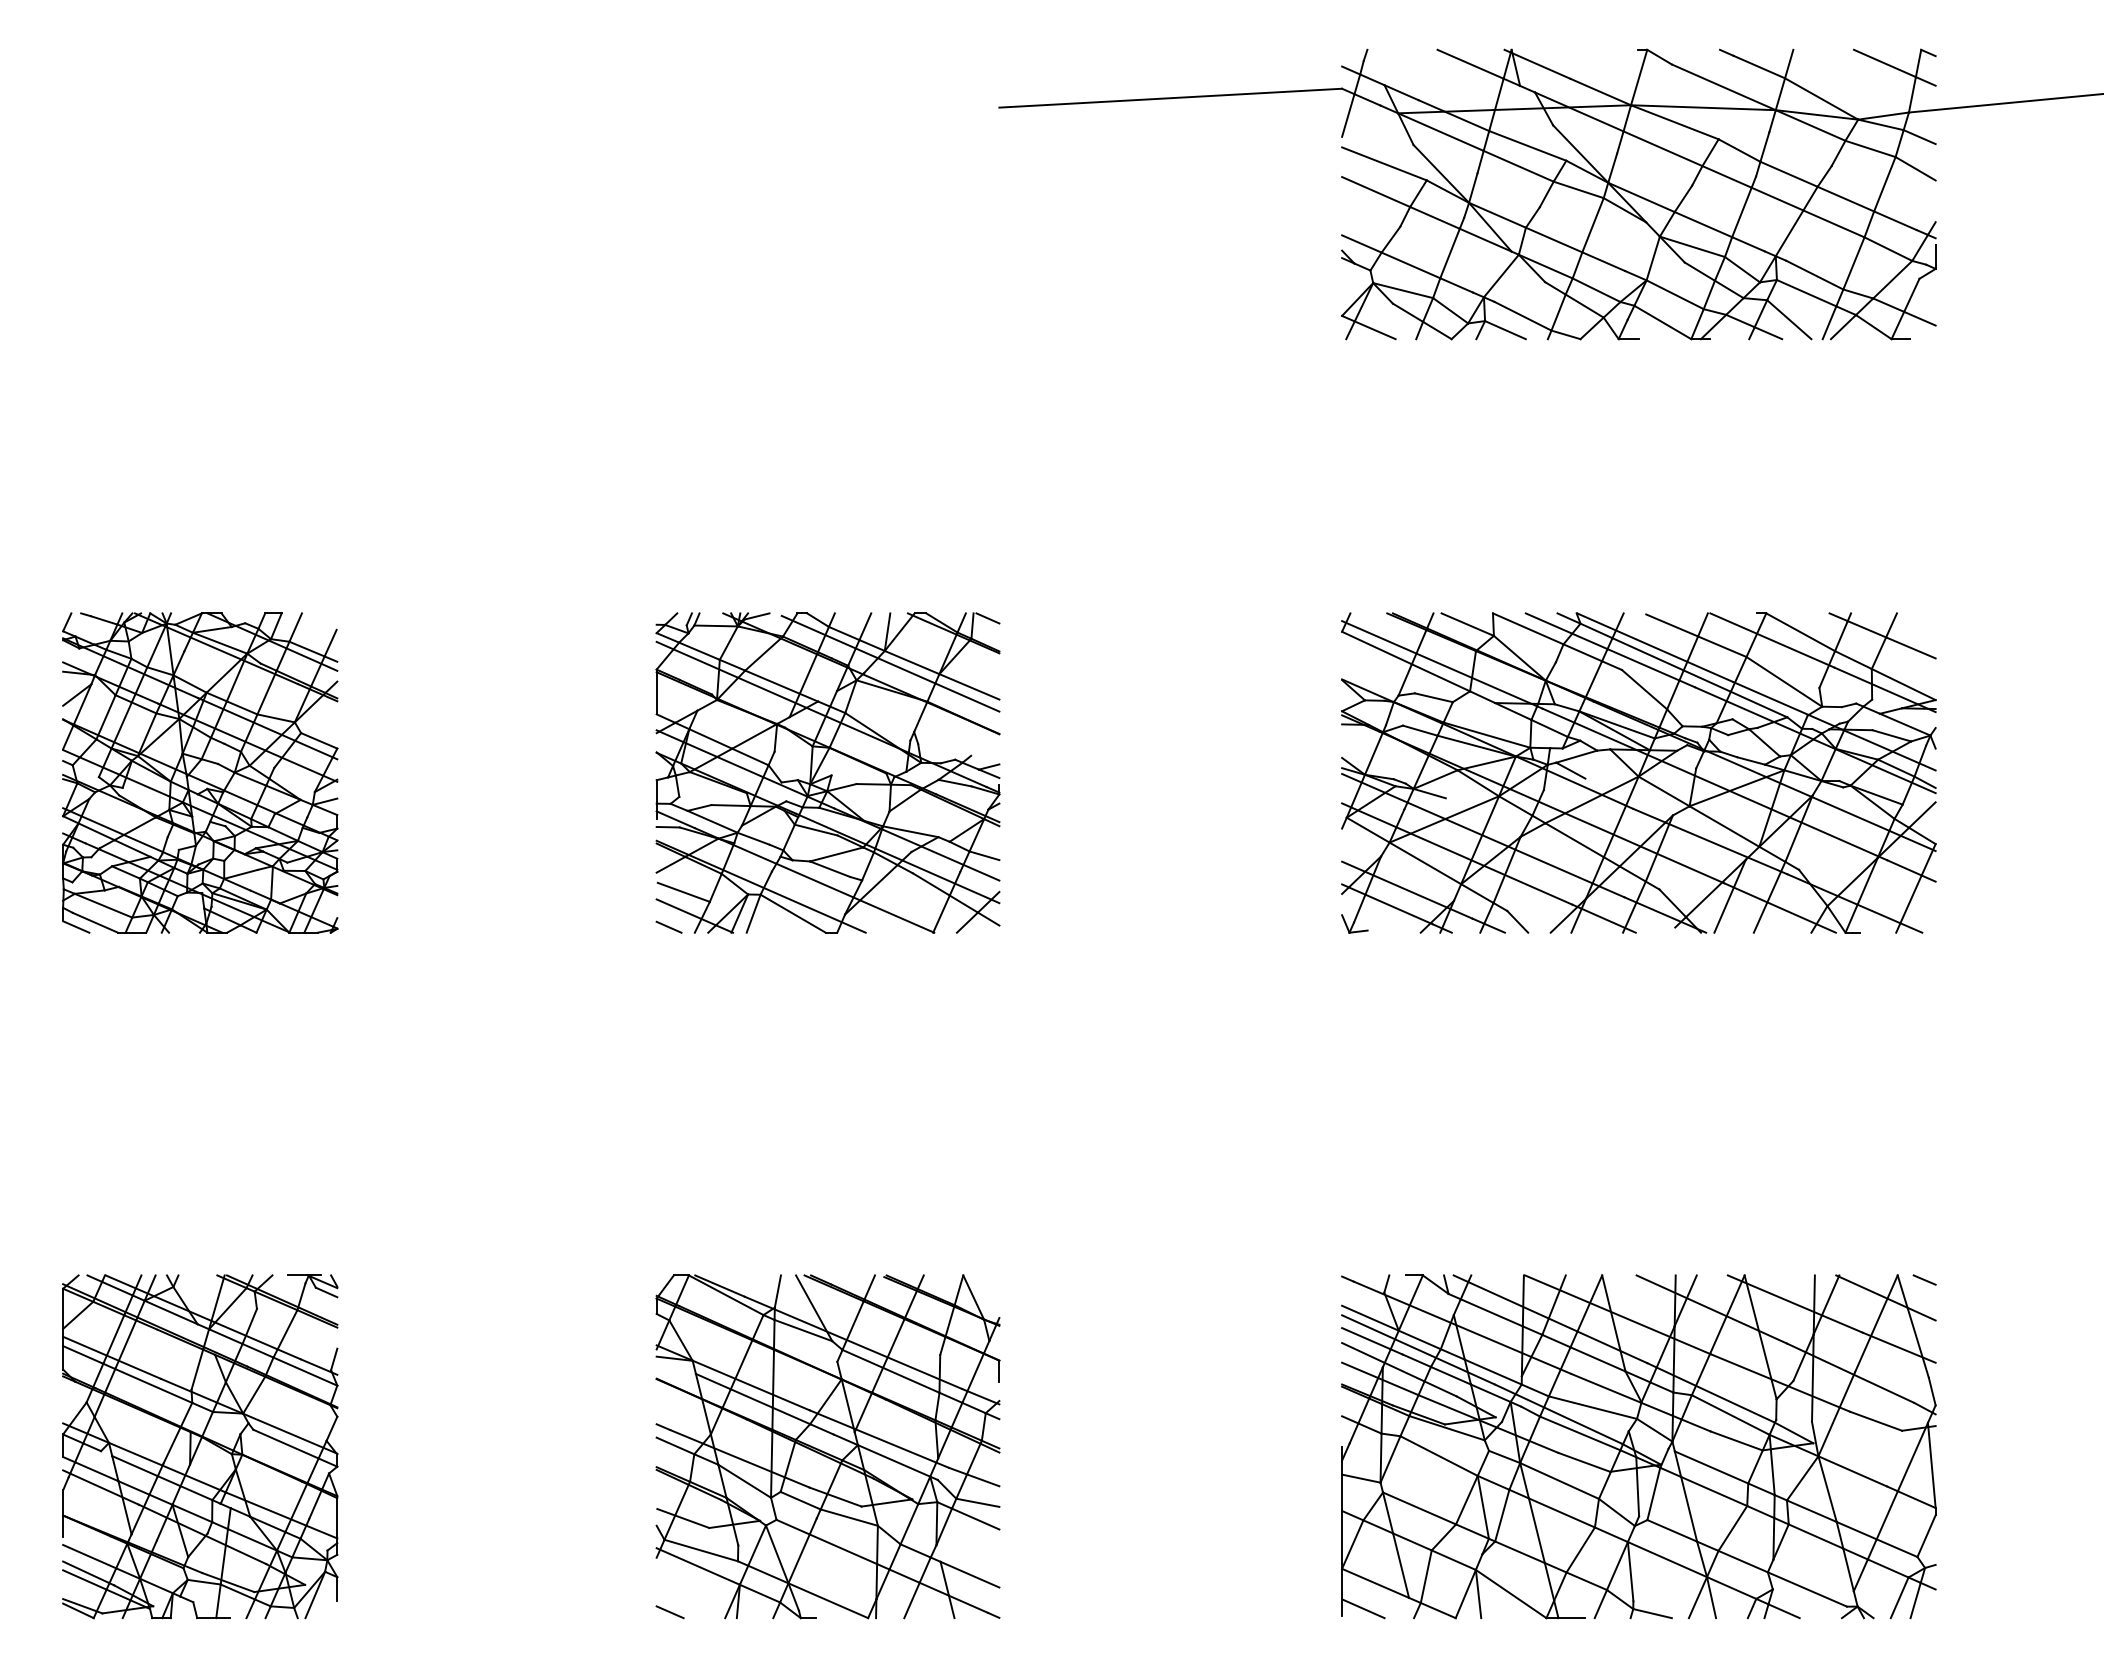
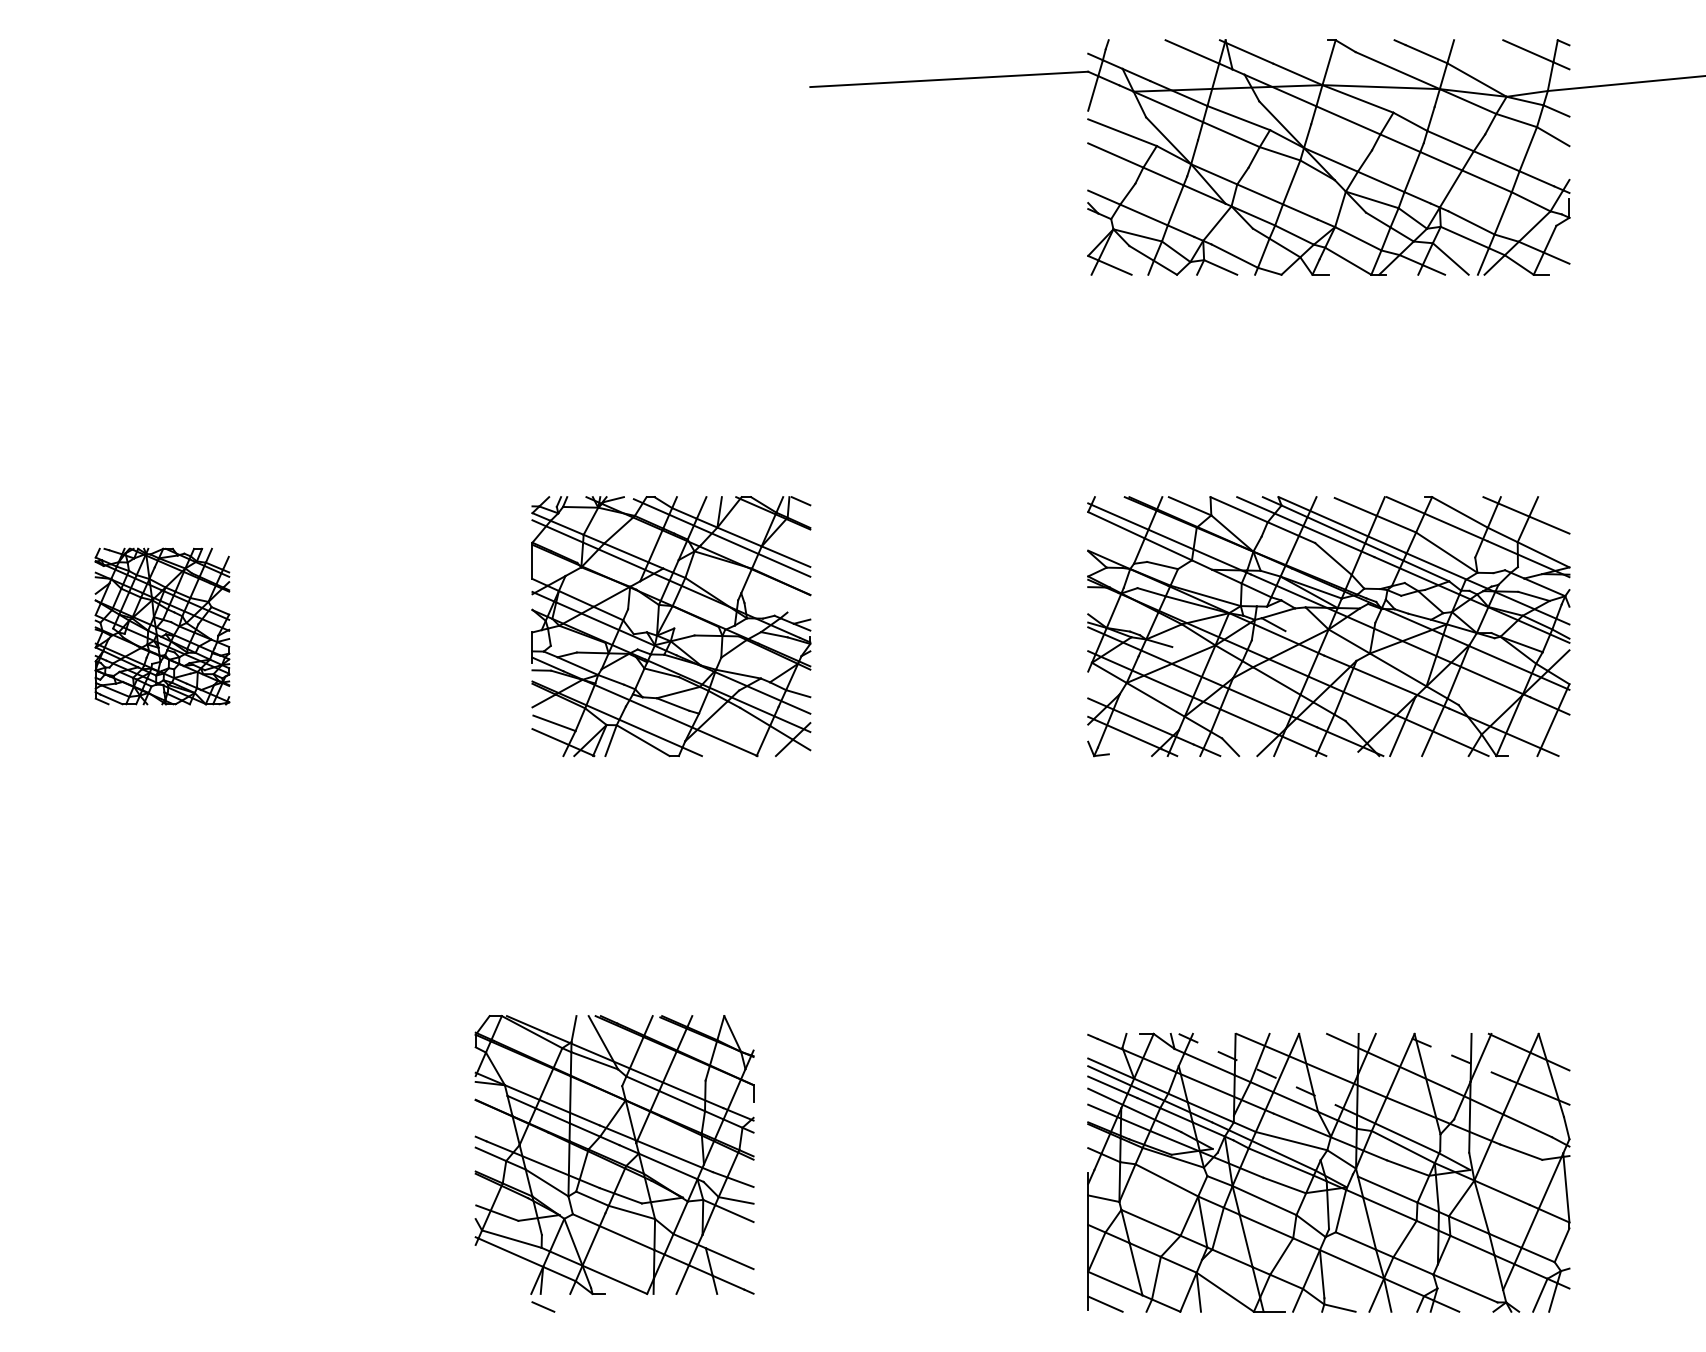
part: (200, 772) -> (162, 626), size x0.6
line: (668, 926) -> (542, 750), removed
line: (1924, 1279) -> (1560, 1037), removed
line: (1794, 1303) -> (1455, 1056), solid -> dashed
line: (1550, 1319) -> (1257, 1069), solid -> dashed
part: (200, 1446) -> (162, 1172), removed
part: (827, 1446) -> (614, 1154), moved

